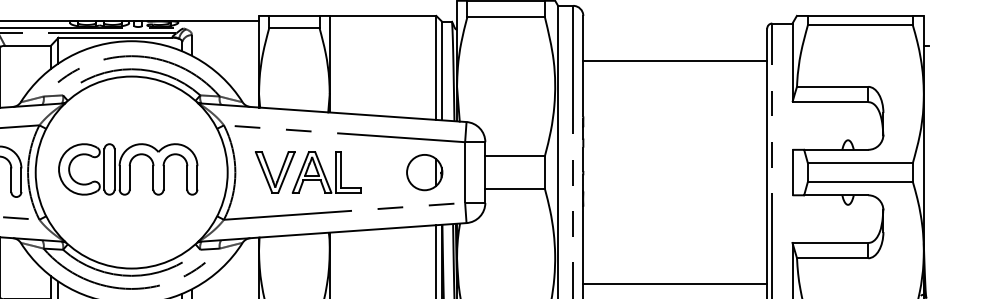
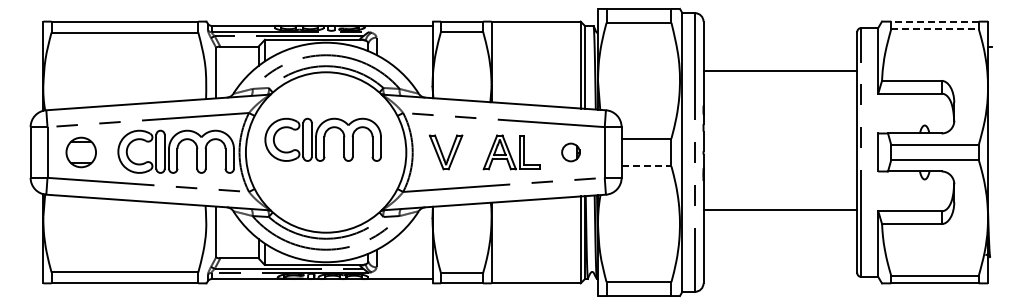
line: (860, 15) -> (935, 21), solid -> dashed
line: (860, 25) -> (935, 29), solid -> dashed
line: (675, 61) -> (780, 70), moved
part: (127, 168) -> (322, 139), moved
part: (326, 172) -> (511, 152), moved
part: (424, 172) -> (570, 152), size x0.6
line: (515, 189) -> (646, 166), solid -> dashed
line: (675, 283) -> (780, 210), moved

